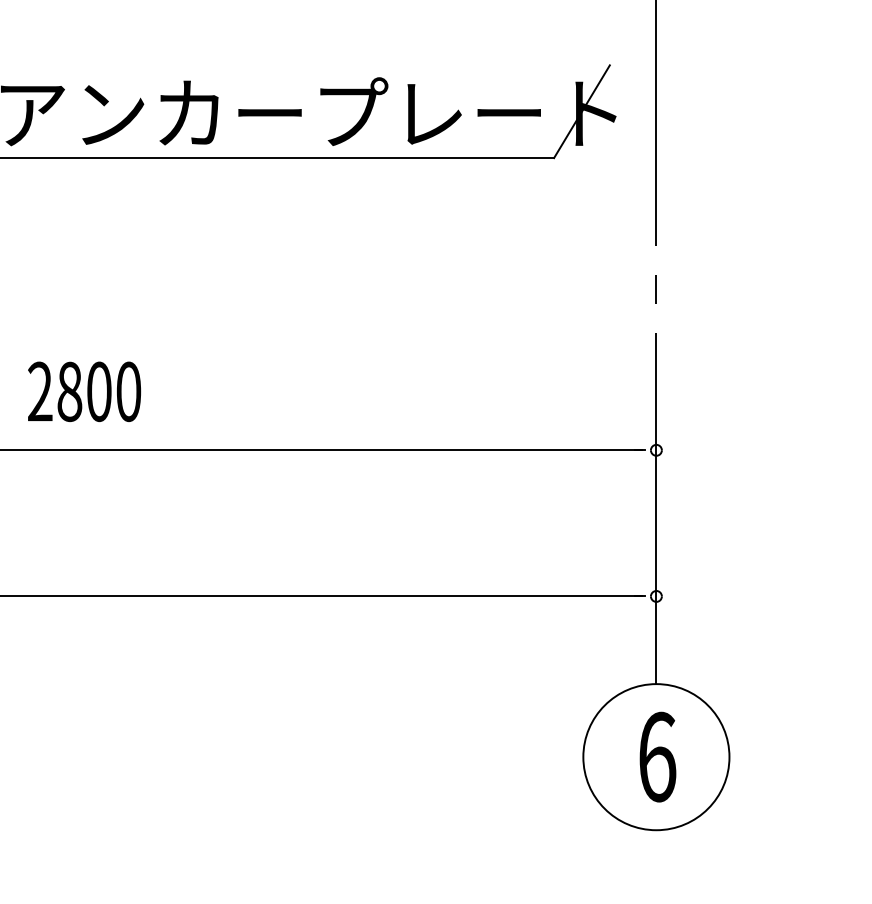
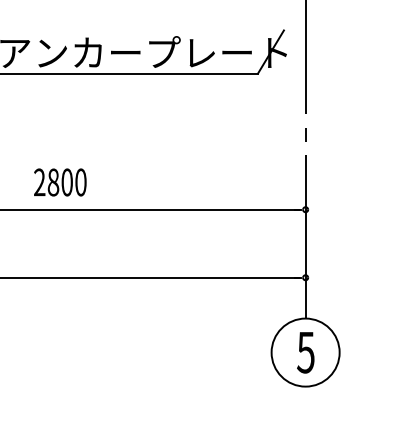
text: (84, 391) -> (60, 182), moved
text: (656, 756) -> (305, 352), 6 -> 5

